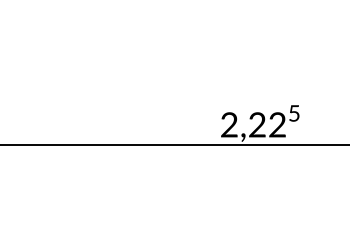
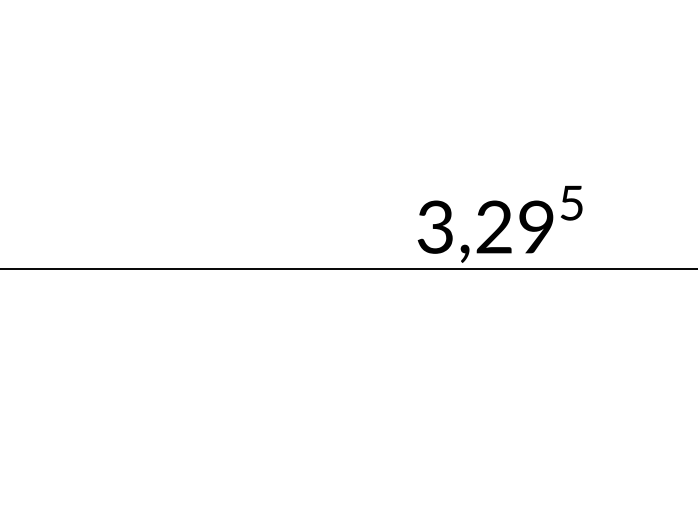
text: (253, 125) -> (486, 228), 2,22 -> 3,29

